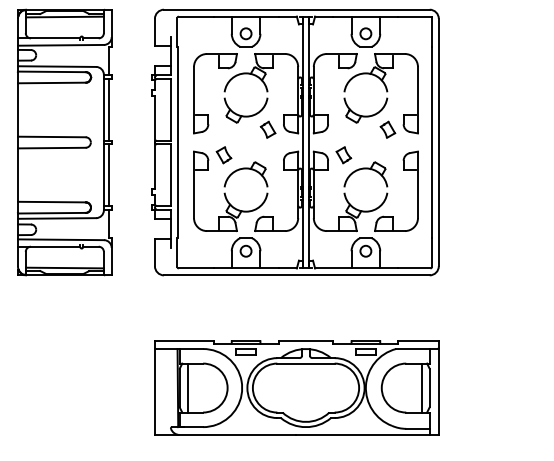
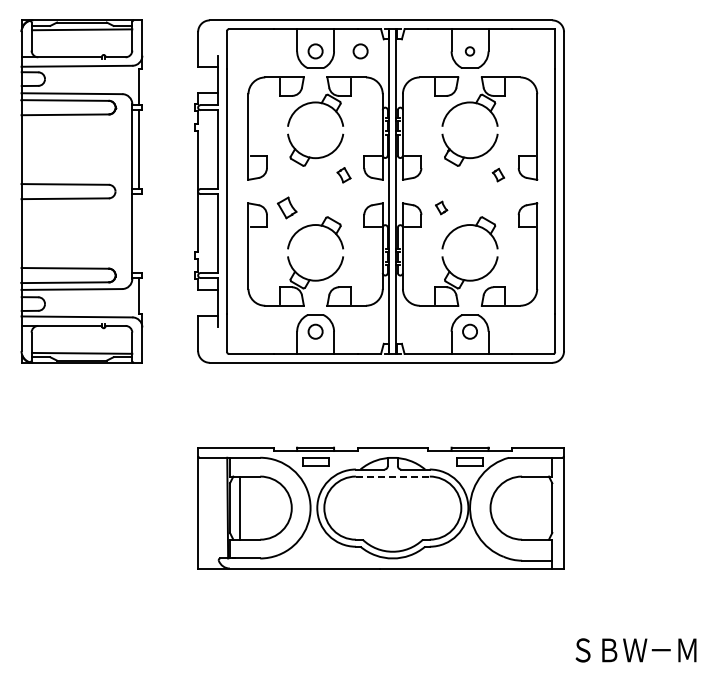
circle: (280, 33) -> (360, 51), added
circle: (365, 33) -> (469, 51), size x0.6
part: (387, 129) -> (498, 174), size x0.6
part: (267, 130) -> (343, 175), size x0.7
part: (343, 154) -> (441, 207), size x0.6
line: (109, 175) -> (139, 233), removed
line: (305, 363) -> (392, 476), solid -> dashed
line: (422, 387) -> (542, 507), removed

